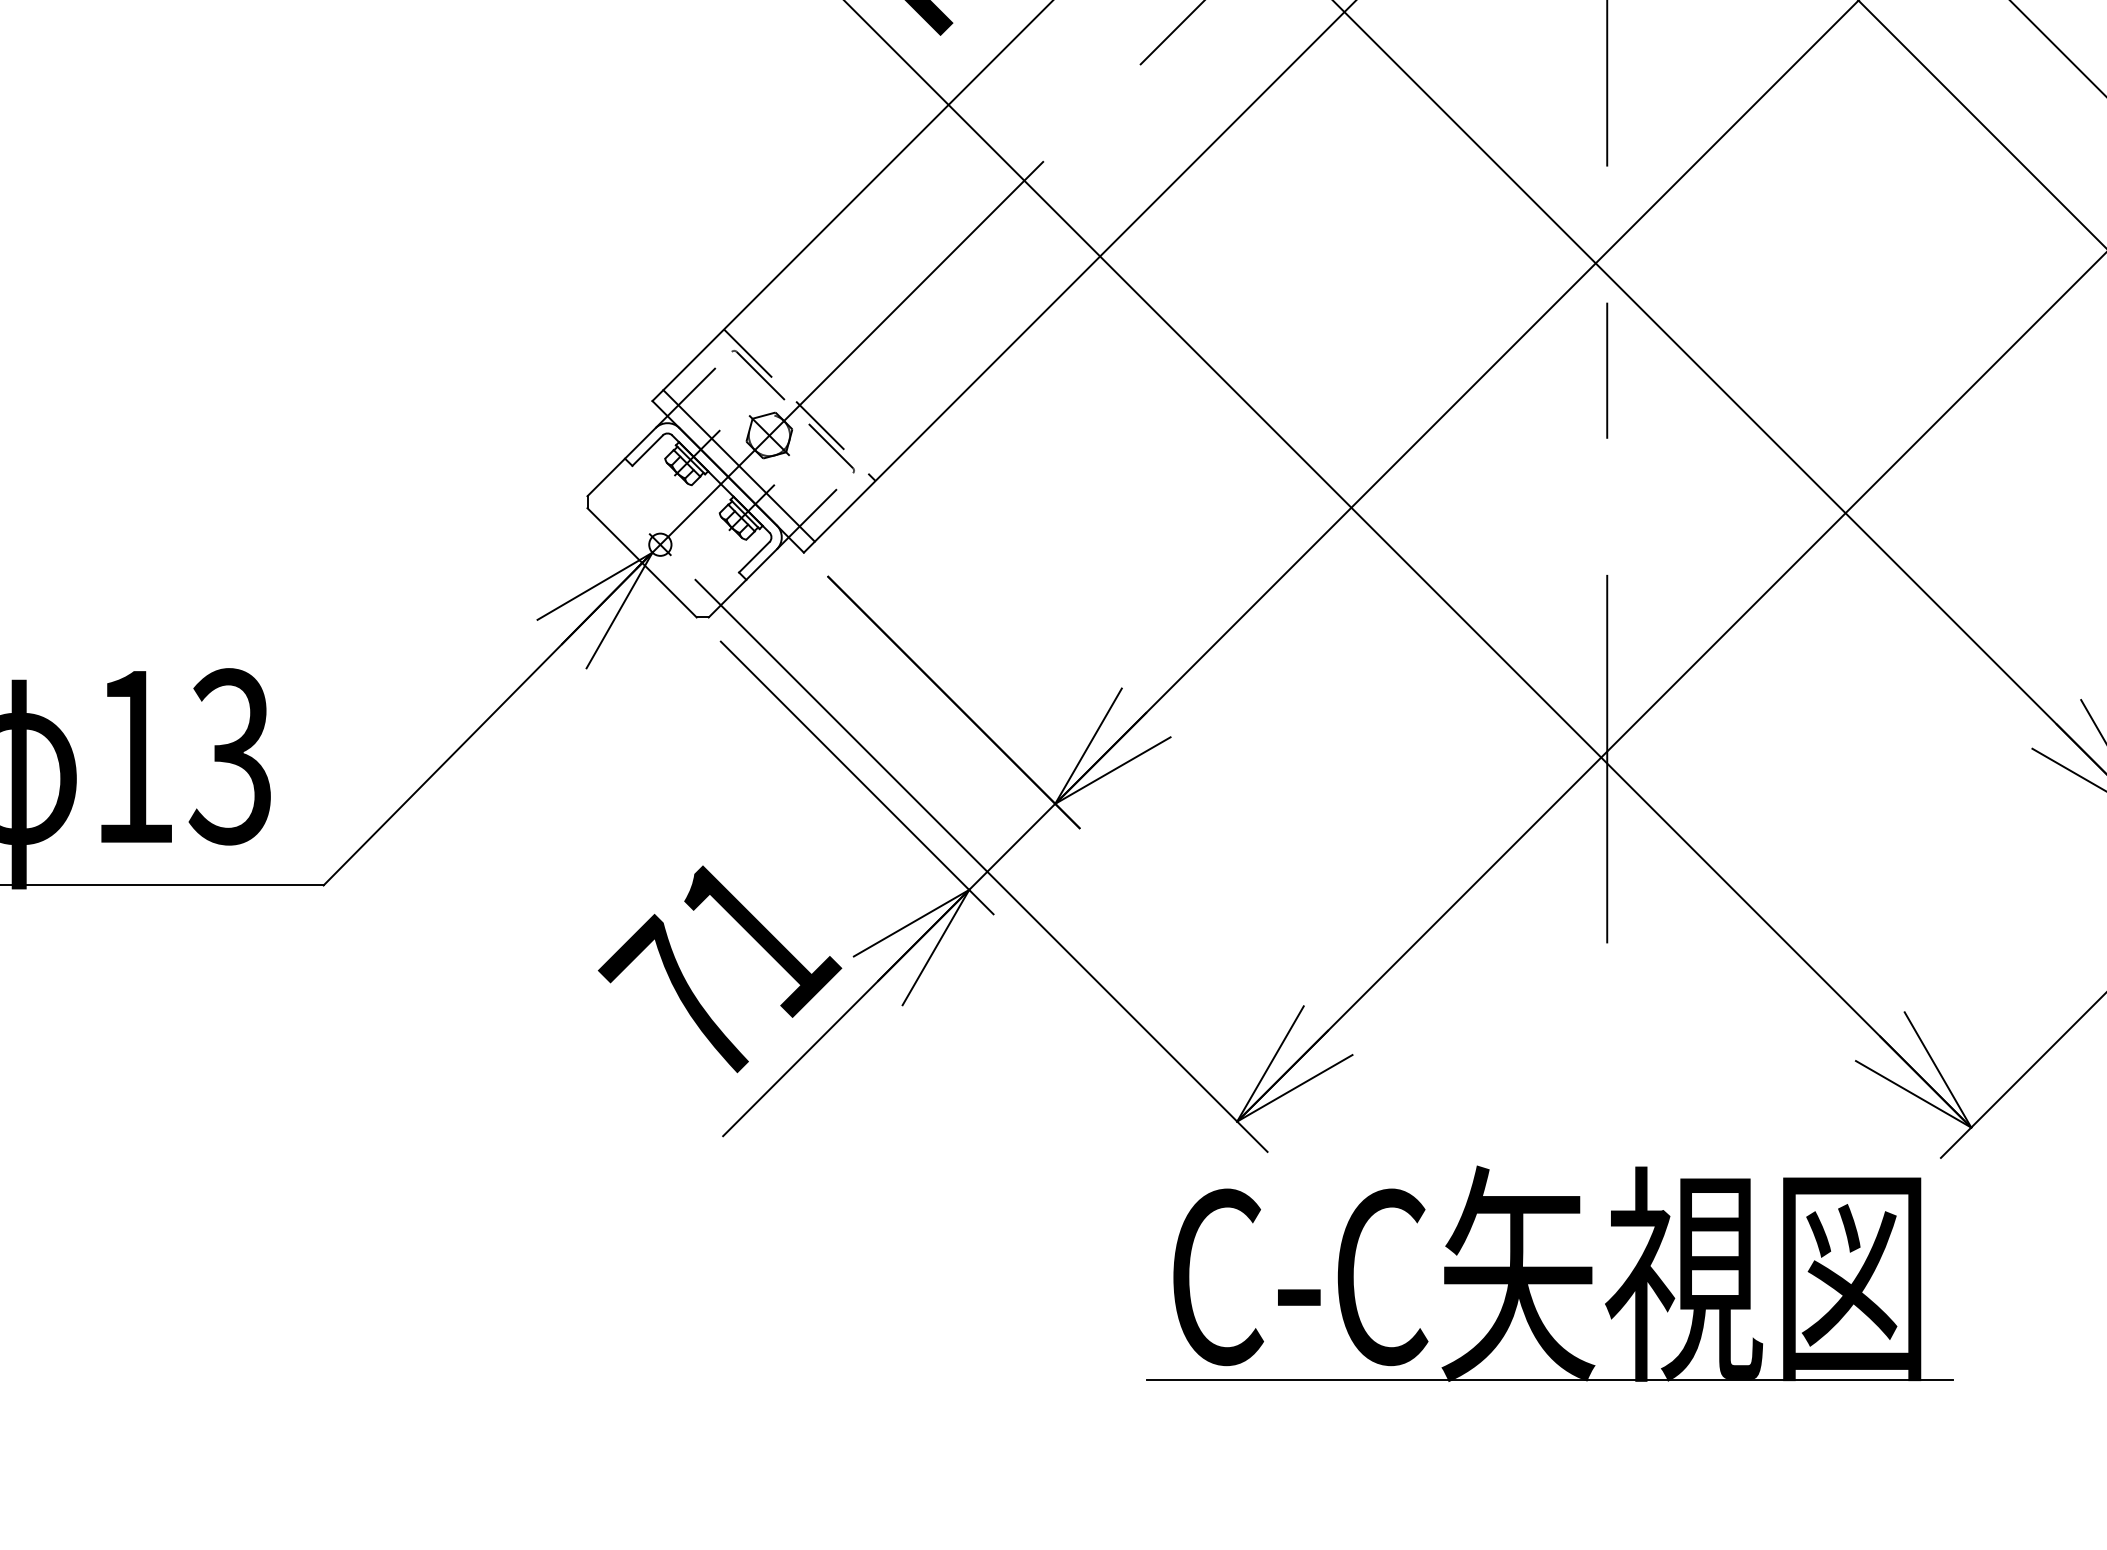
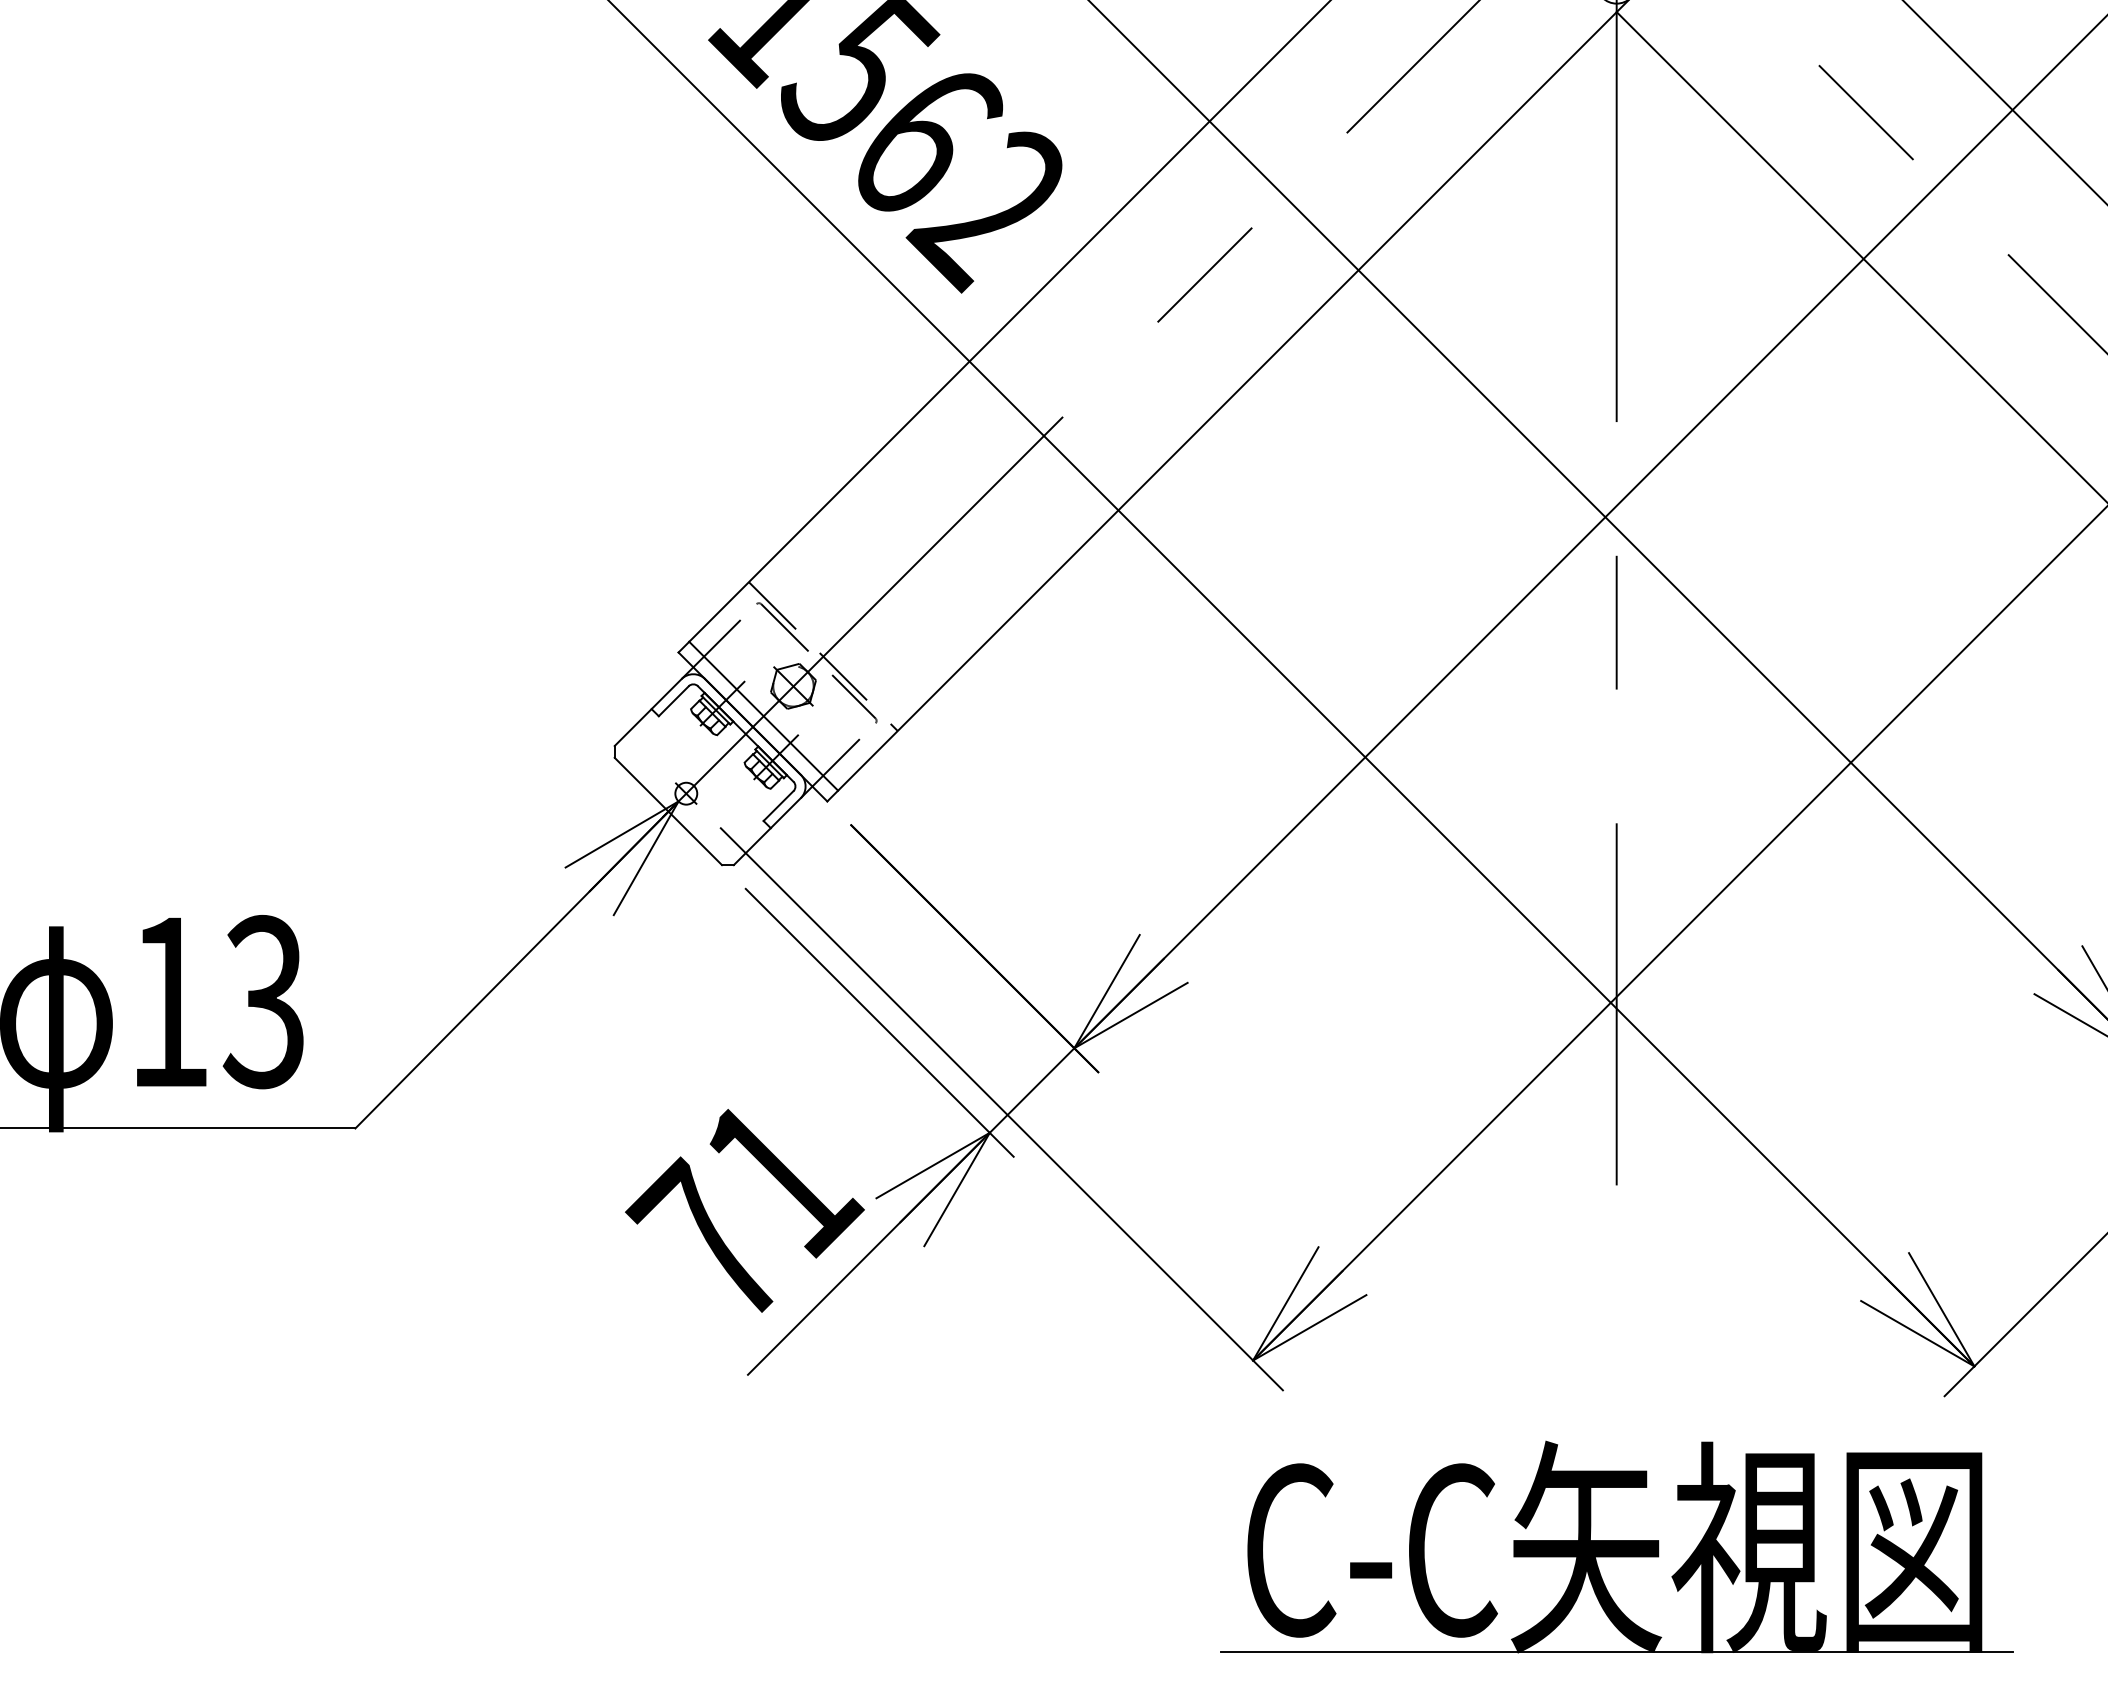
part: (1549, 1273) -> (1616, 1546), moved

